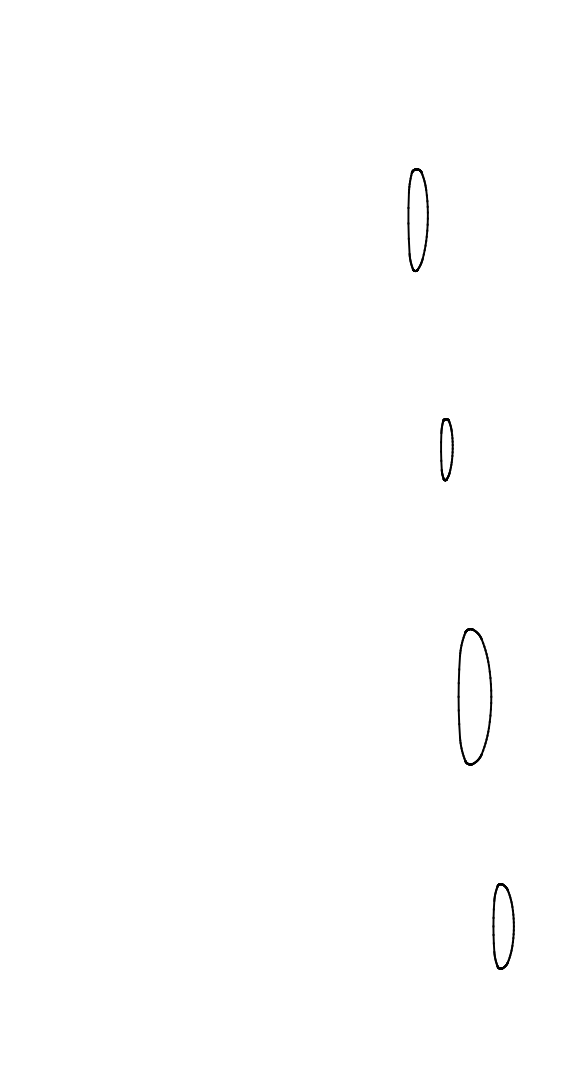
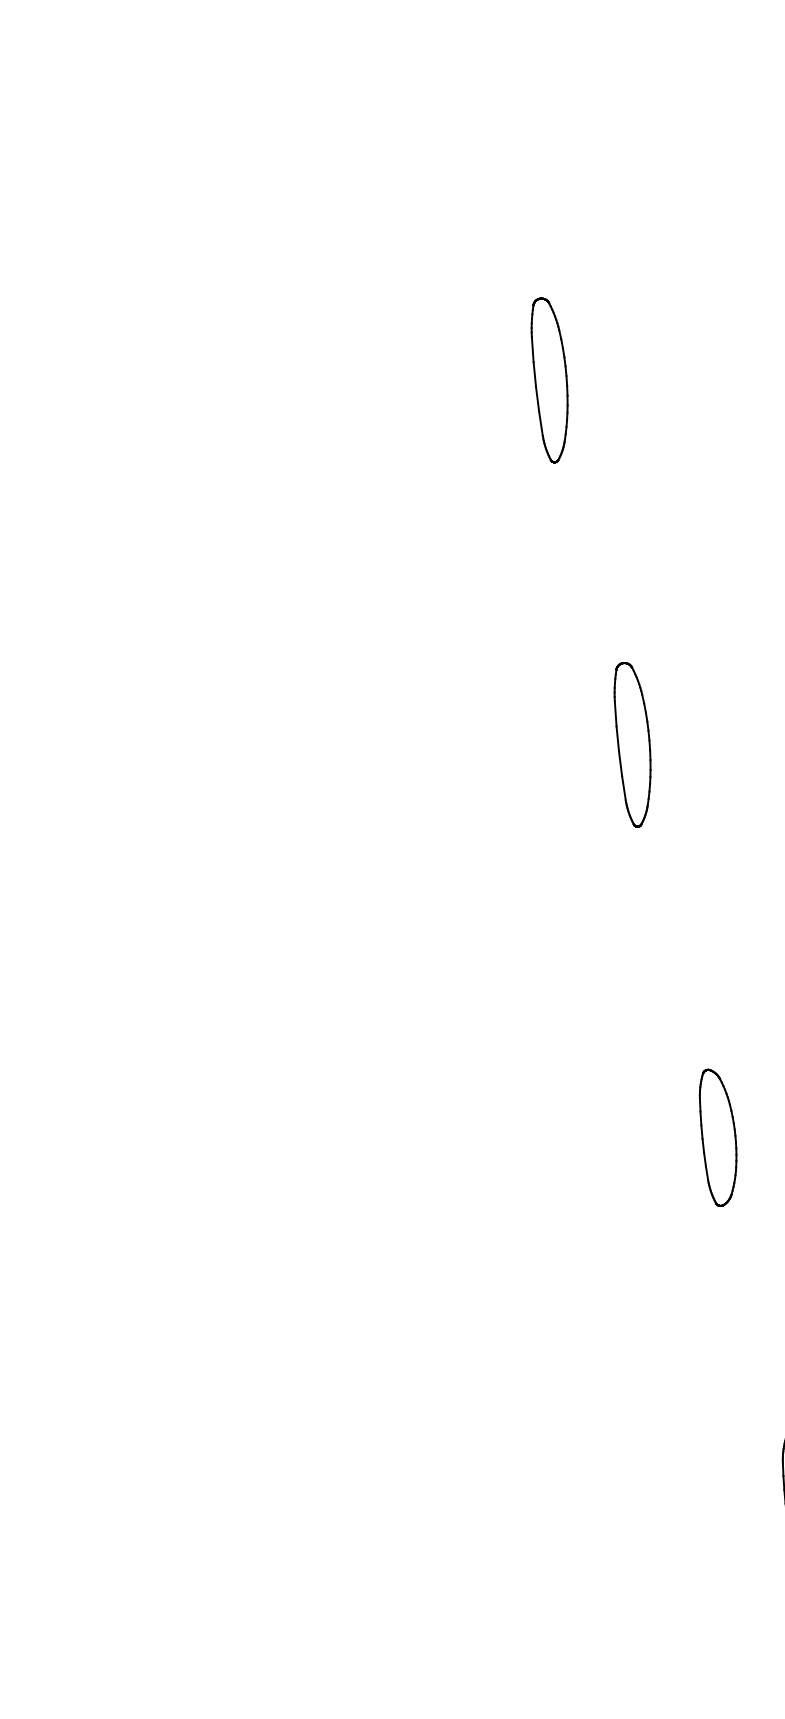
part: (446, 449) -> (633, 744), size x1.67
part: (474, 696) -> (718, 1136), size x0.62

